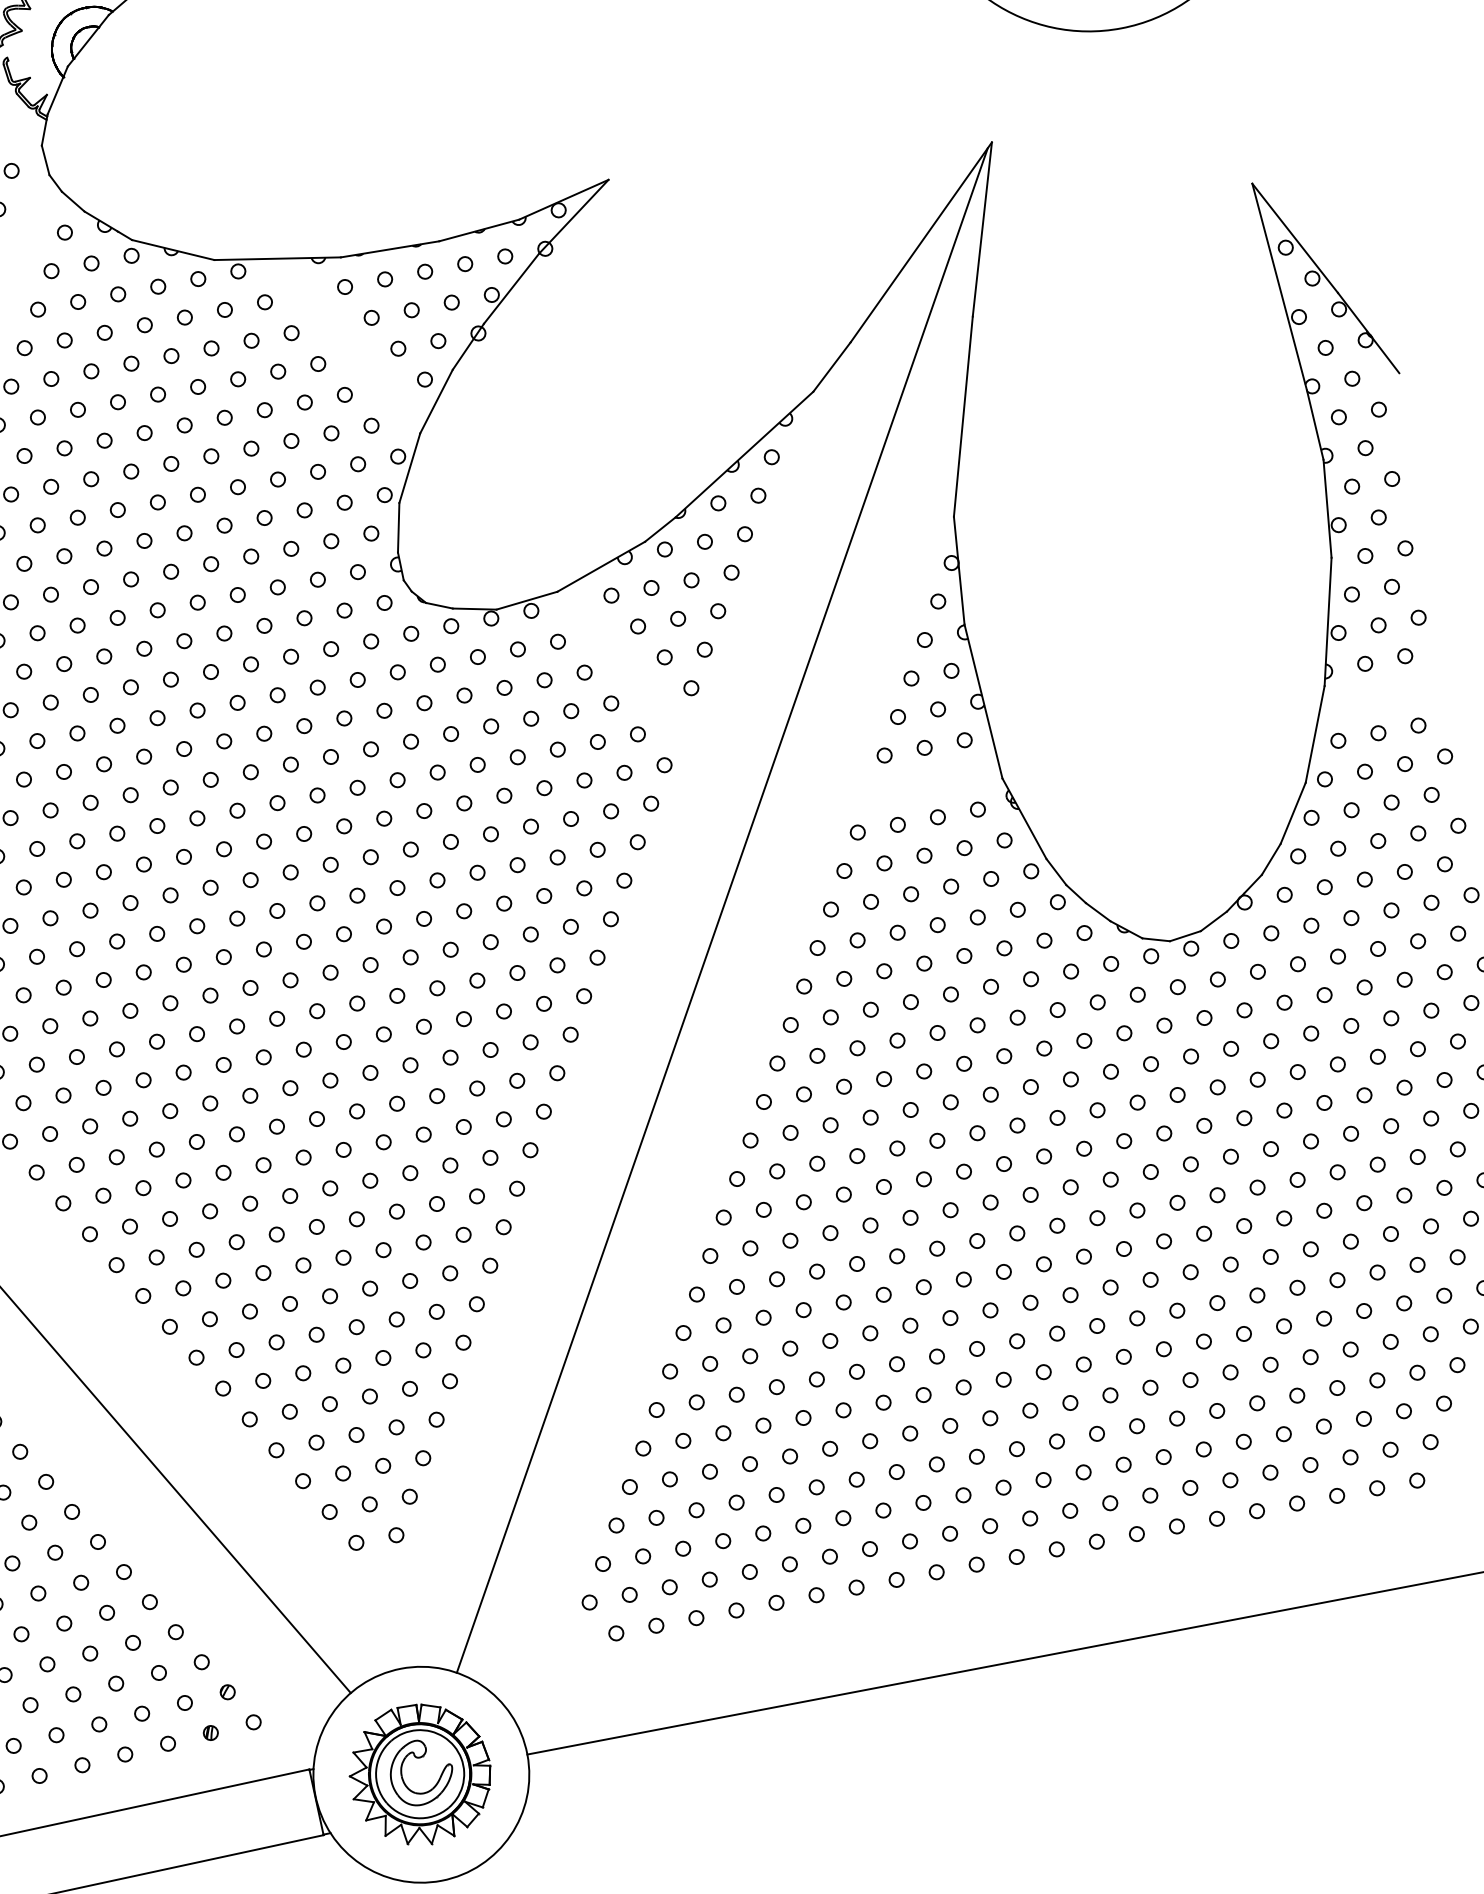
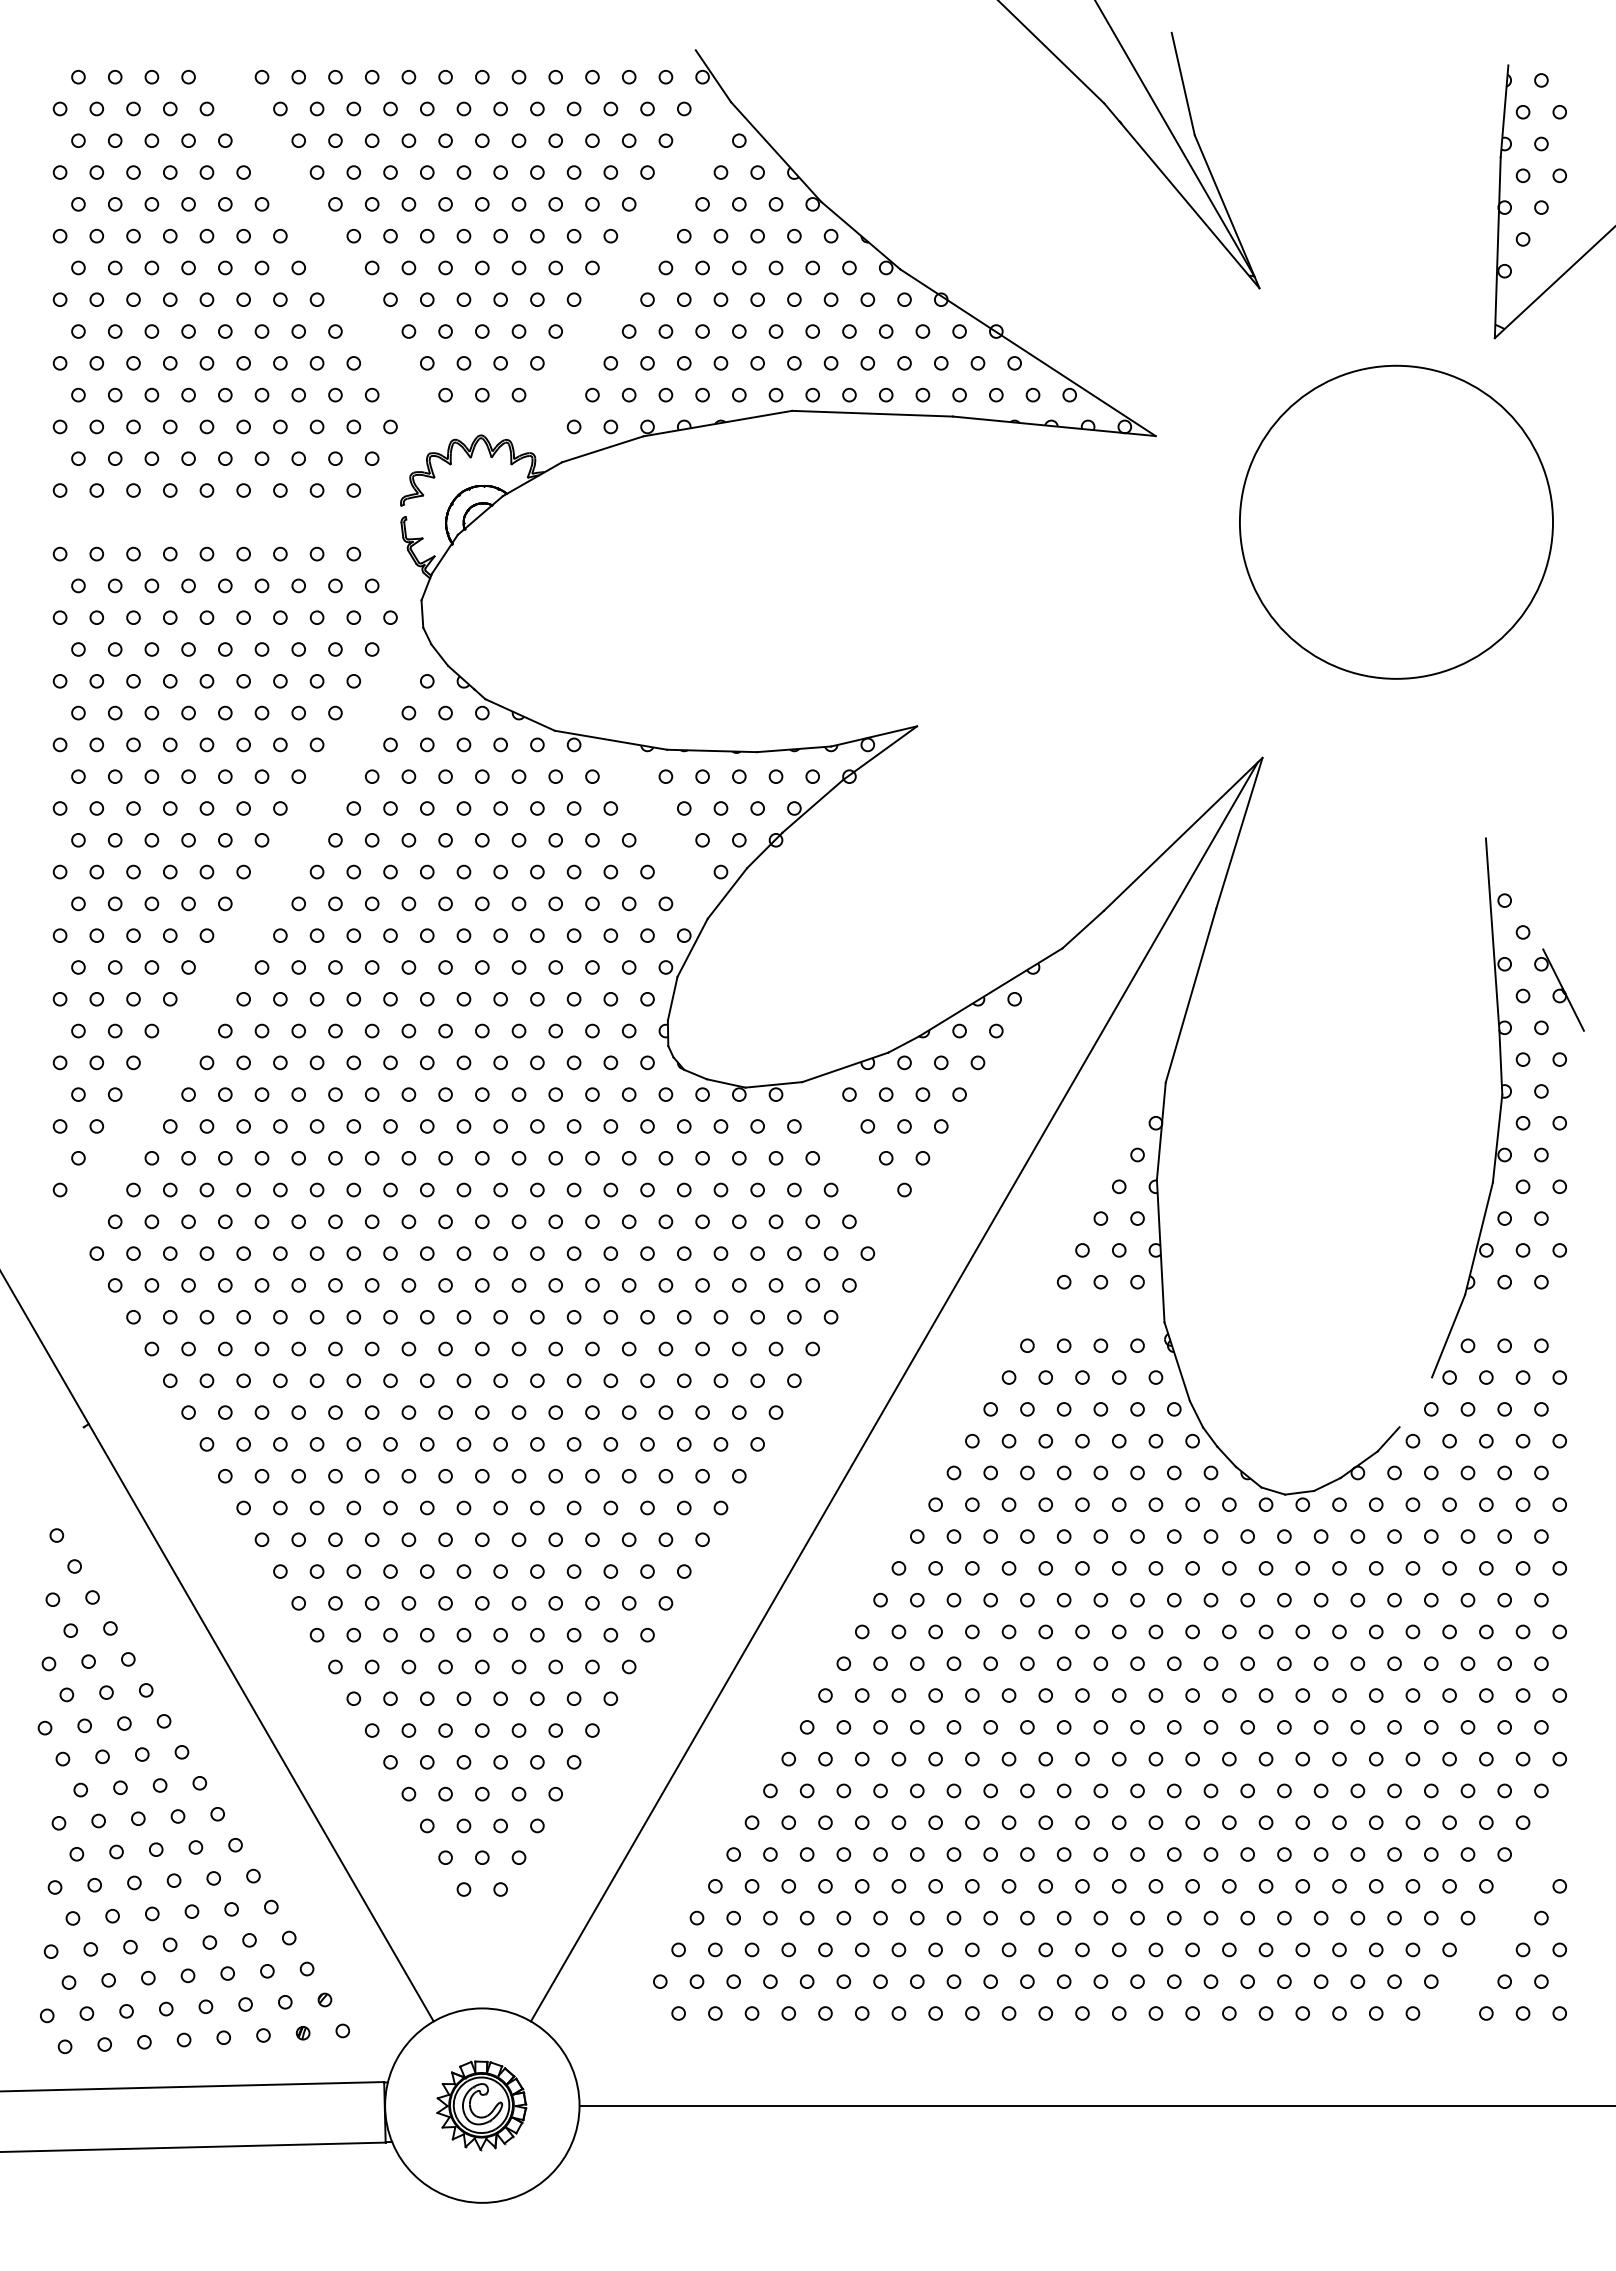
line: (1294, 237) -> (1514, 893), removed
line: (1292, 813) -> (1415, 1402), removed
part: (420, 1774) -> (481, 2105), size x0.7

